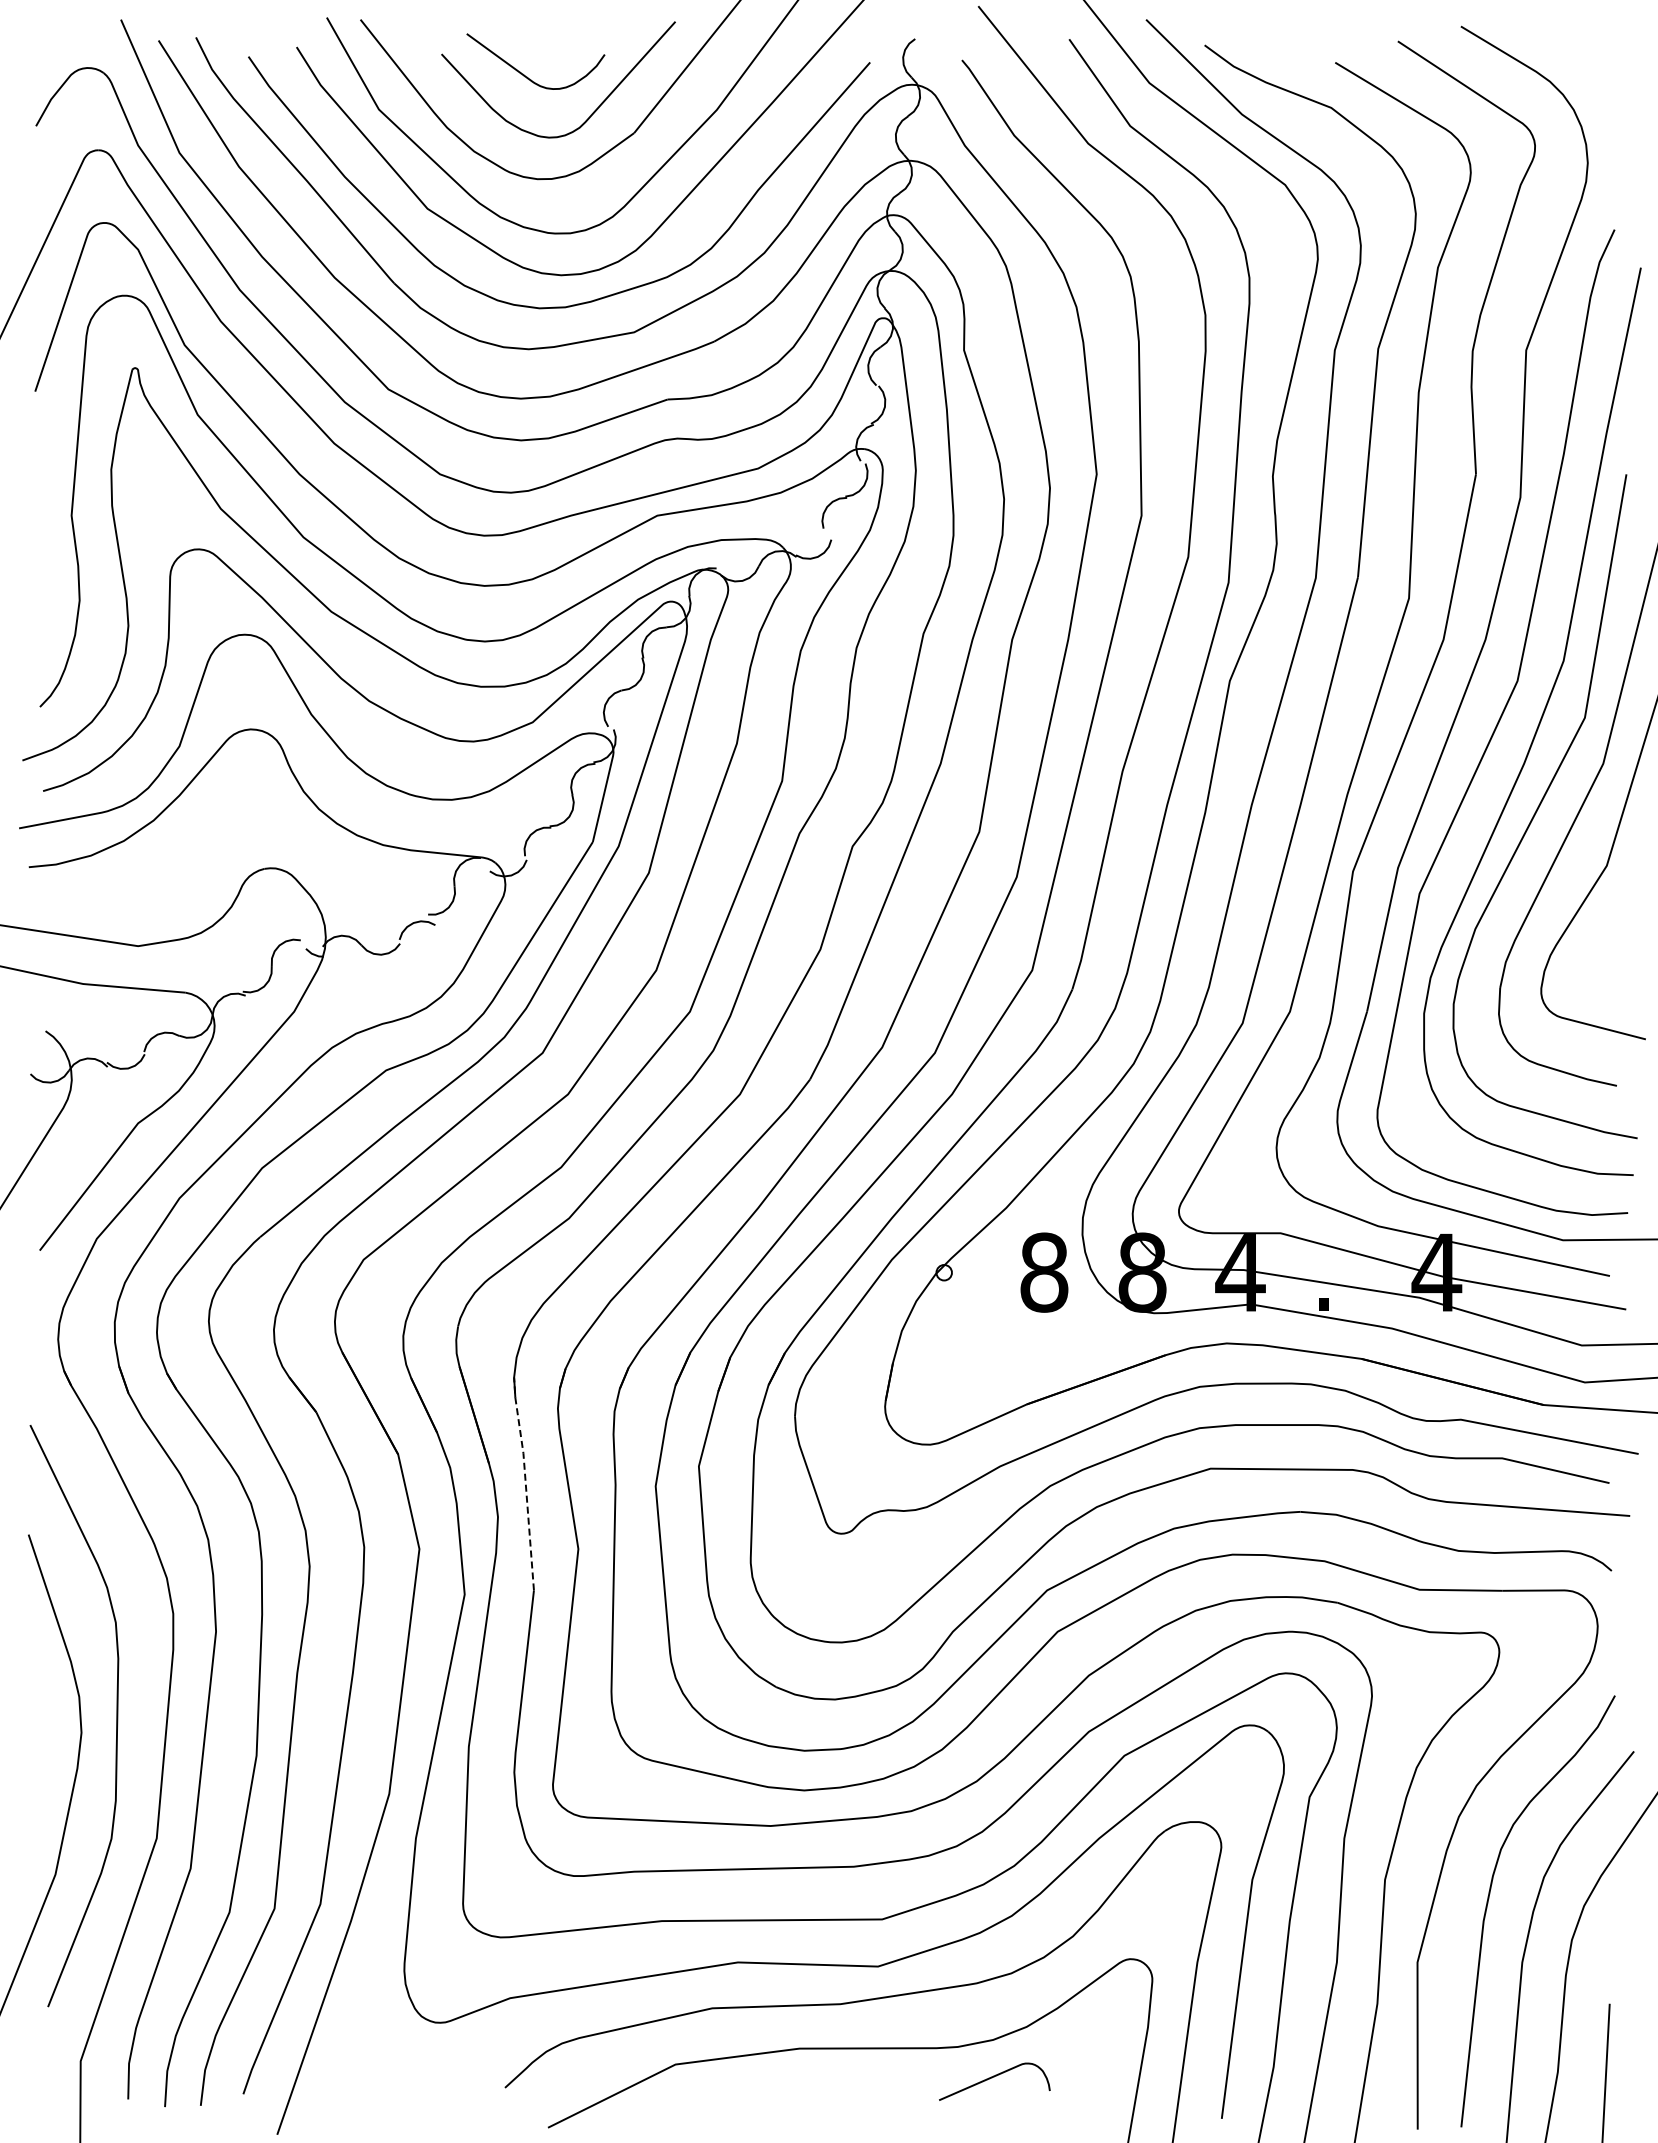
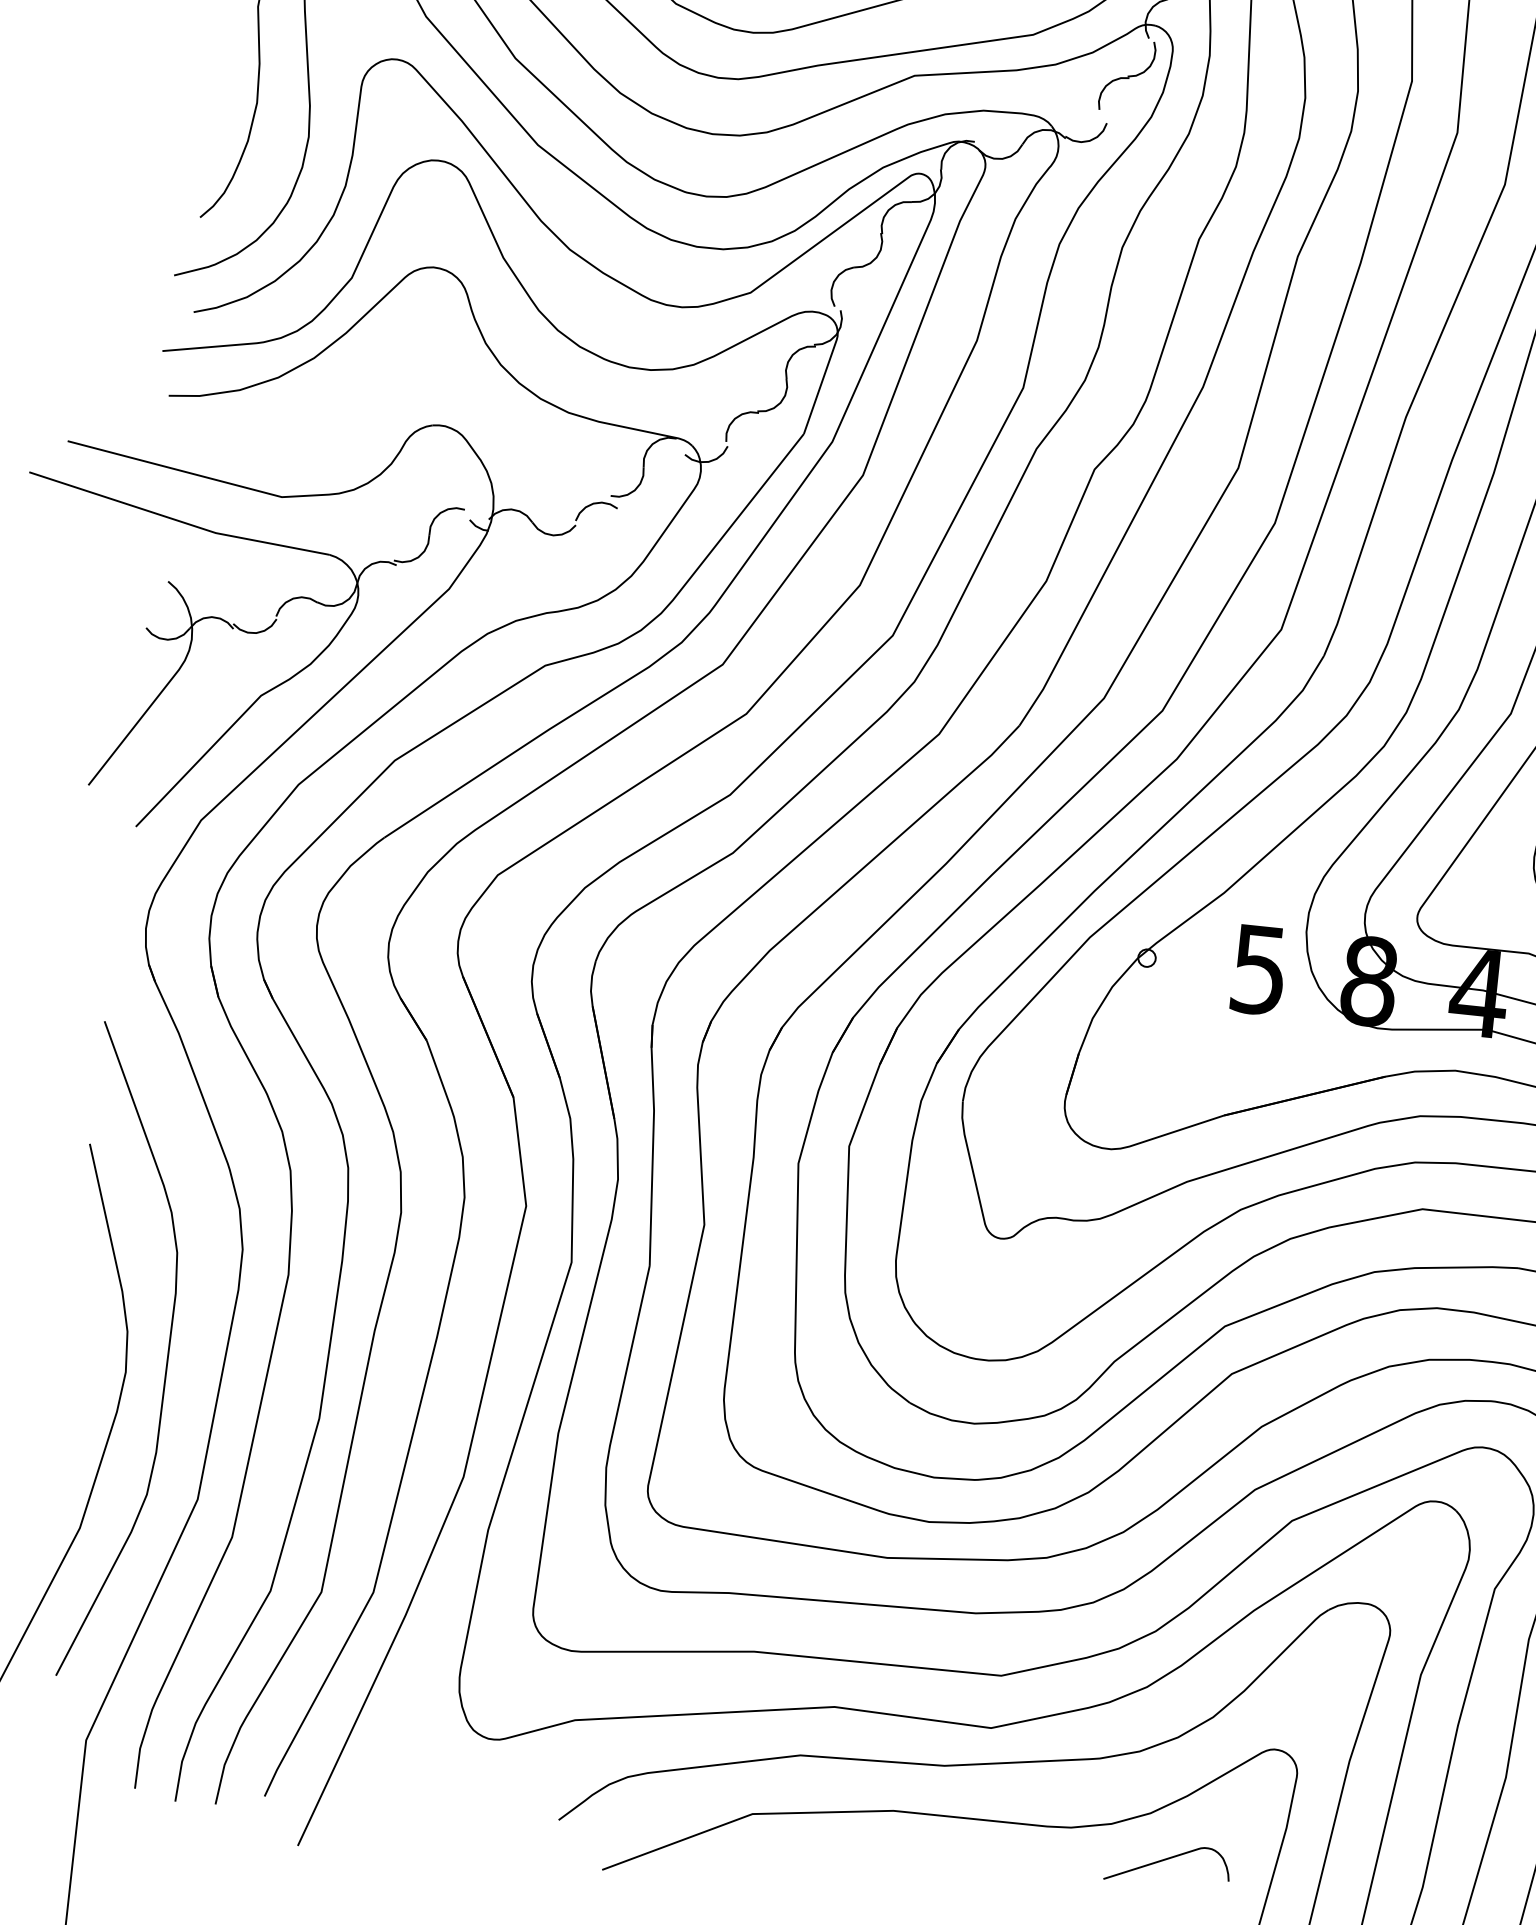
text: (1044, 1272) -> (1259, 969), 8 -> 5
line: (525, 1482) -> (652, 1143), dashed -> solid
curve: (992, 2078) -> (1165, 1860), moved

